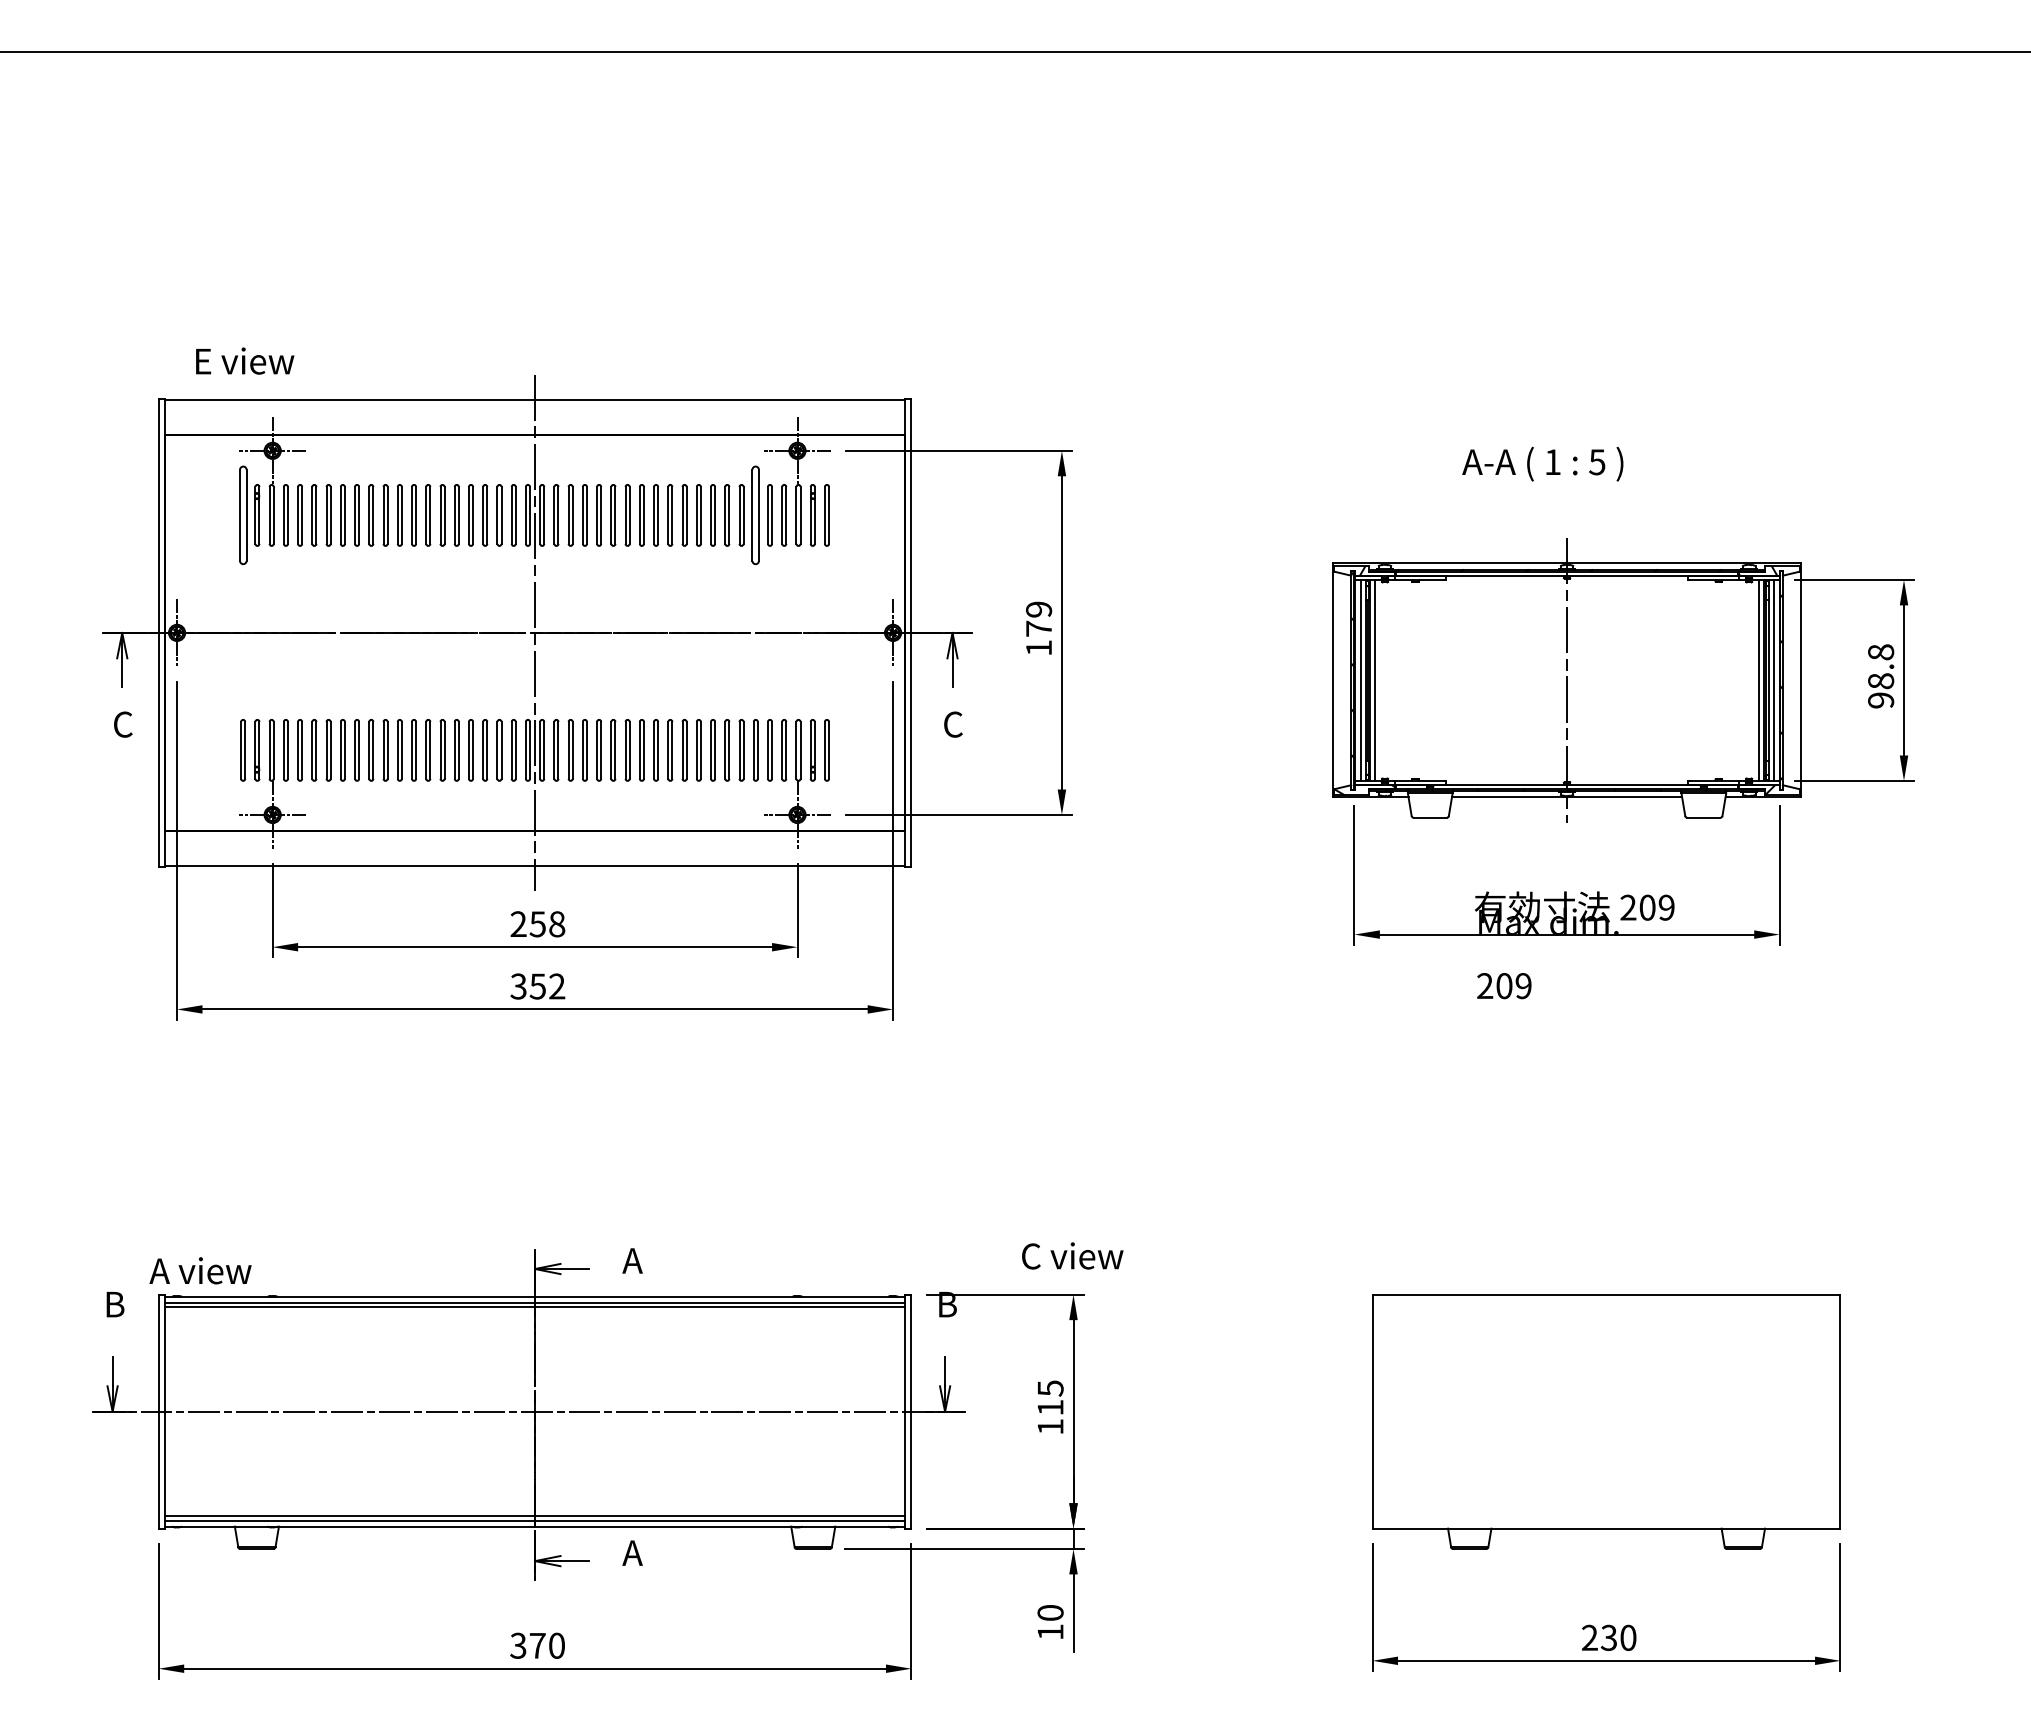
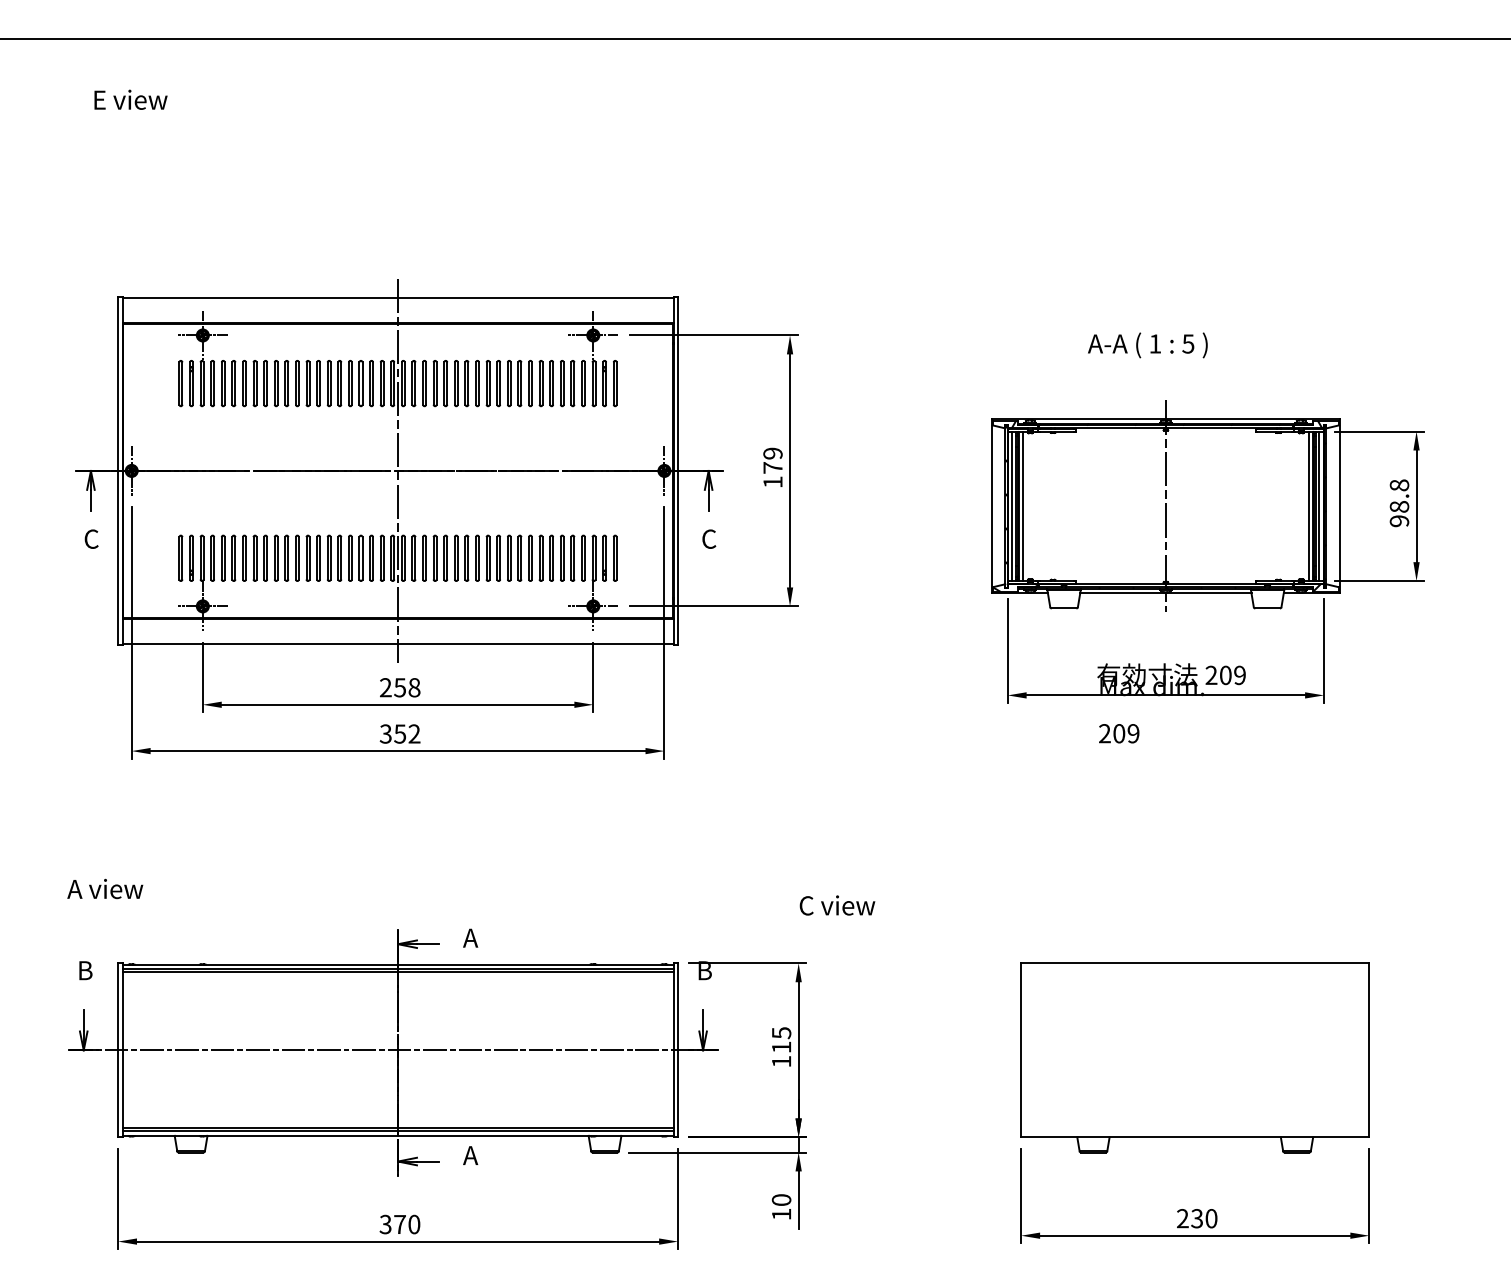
text: (245, 360) -> (131, 99), moved
part: (242, 515) -> (180, 383), size x0.62
part: (755, 515) -> (562, 383), size x0.62
text: (1072, 1255) -> (837, 905), moved
text: (200, 1270) -> (105, 888), moved

